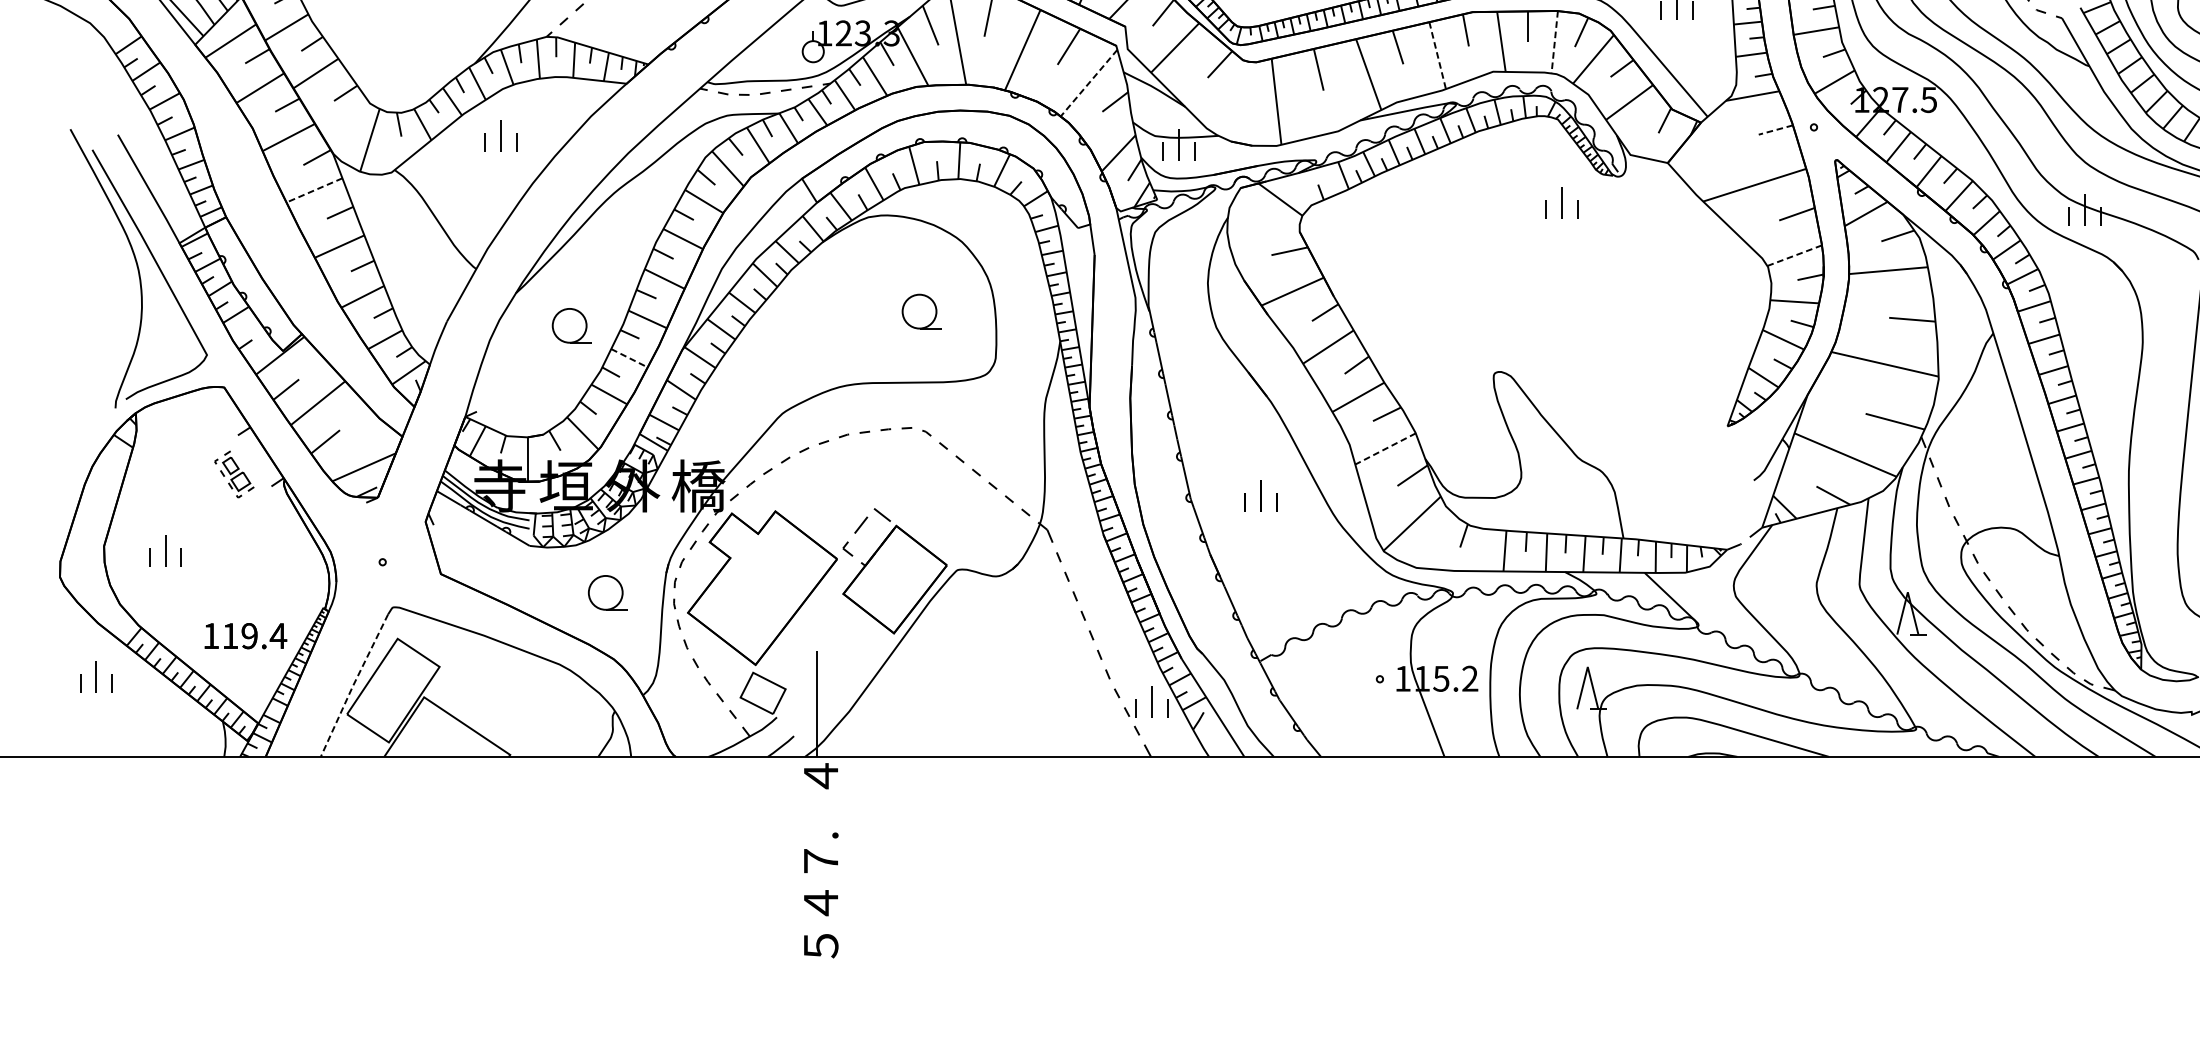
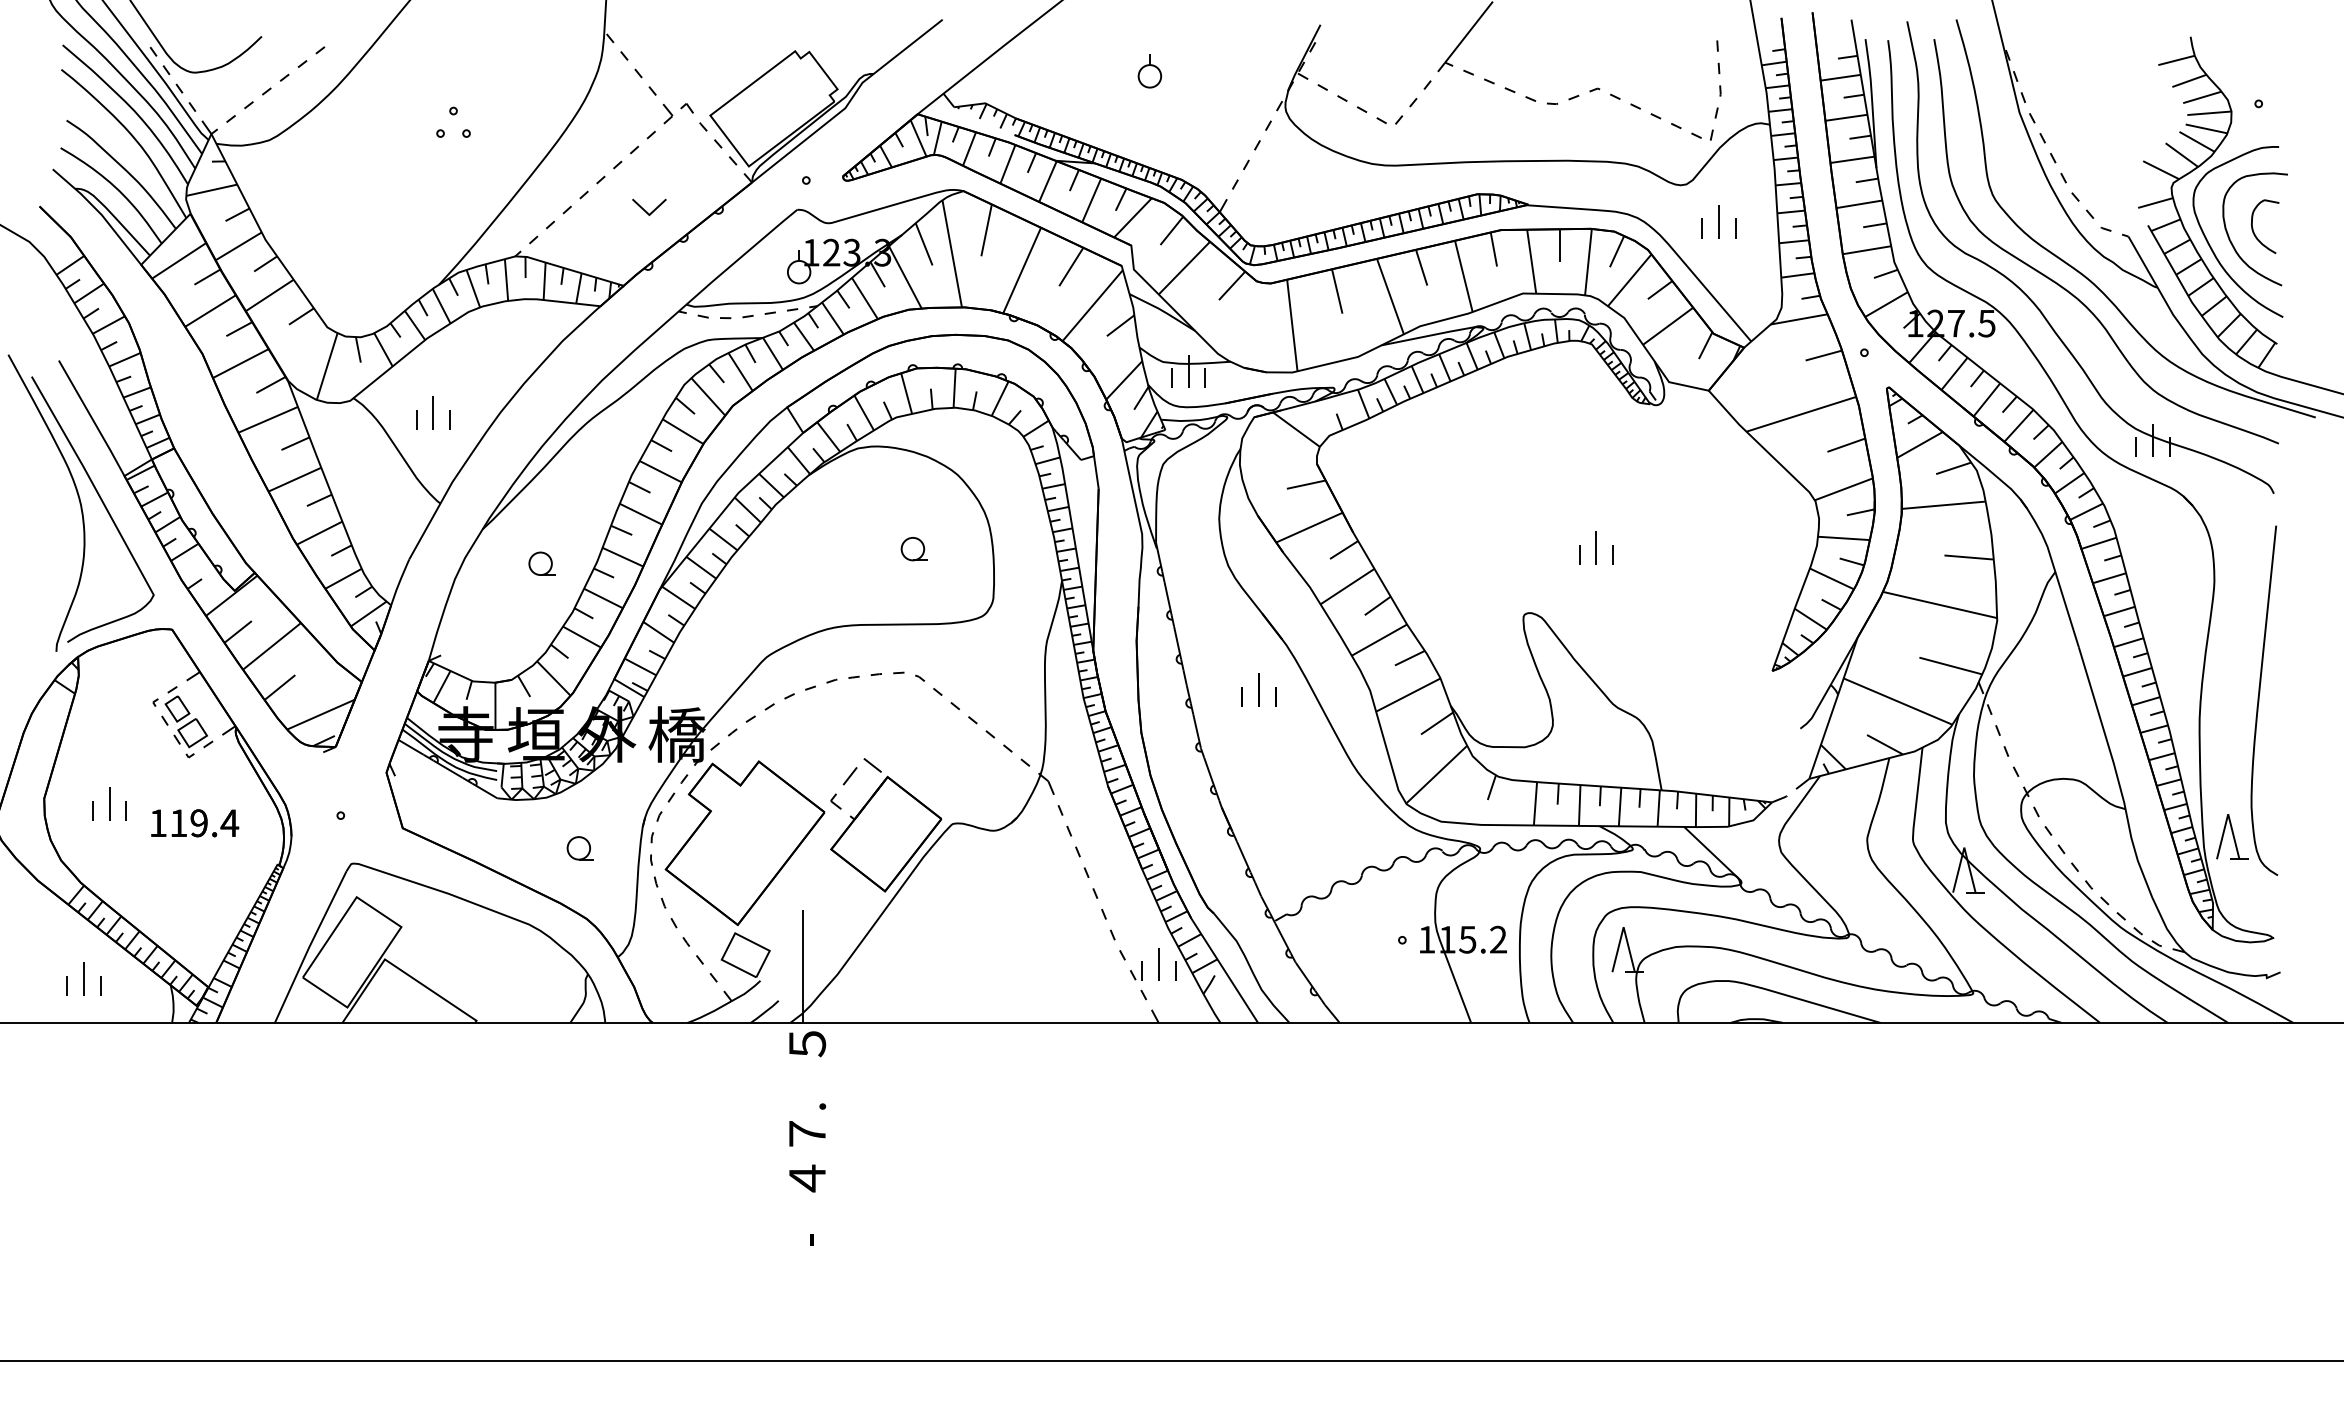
line: (1554, 42) -> (1588, 262), dashed -> solid
line: (1437, 55) -> (1463, 276), dashed -> solid
line: (1088, 82) -> (1092, 305), dashed -> solid
line: (1775, 129) -> (1823, 355), dashed -> solid
part: (500, 135) -> (433, 412), moved
line: (313, 191) -> (267, 420), dashed -> solid
part: (1562, 202) -> (1596, 547), moved
line: (1794, 255) -> (1843, 489), dashed -> solid
part: (920, 312) -> (913, 549), size x0.62
part: (571, 325) -> (541, 563), size x0.62
line: (629, 358) -> (603, 598), dashed -> solid
line: (1384, 449) -> (1407, 695), dashed -> solid
part: (233, 474) -> (182, 722), size x1.43
part: (1260, 495) -> (1258, 689), moved
part: (2159, 581) -> (2232, 836), added
part: (606, 593) -> (579, 848), size x0.62
text: (246, 636) -> (195, 823), moved
part: (95, 676) -> (83, 978), moved
line: (353, 685) -> (309, 946), dashed -> solid
text: (821, 776) -> (807, 1043), ４ -> ５
text: (821, 950) -> (807, 1228), ５ -> -

